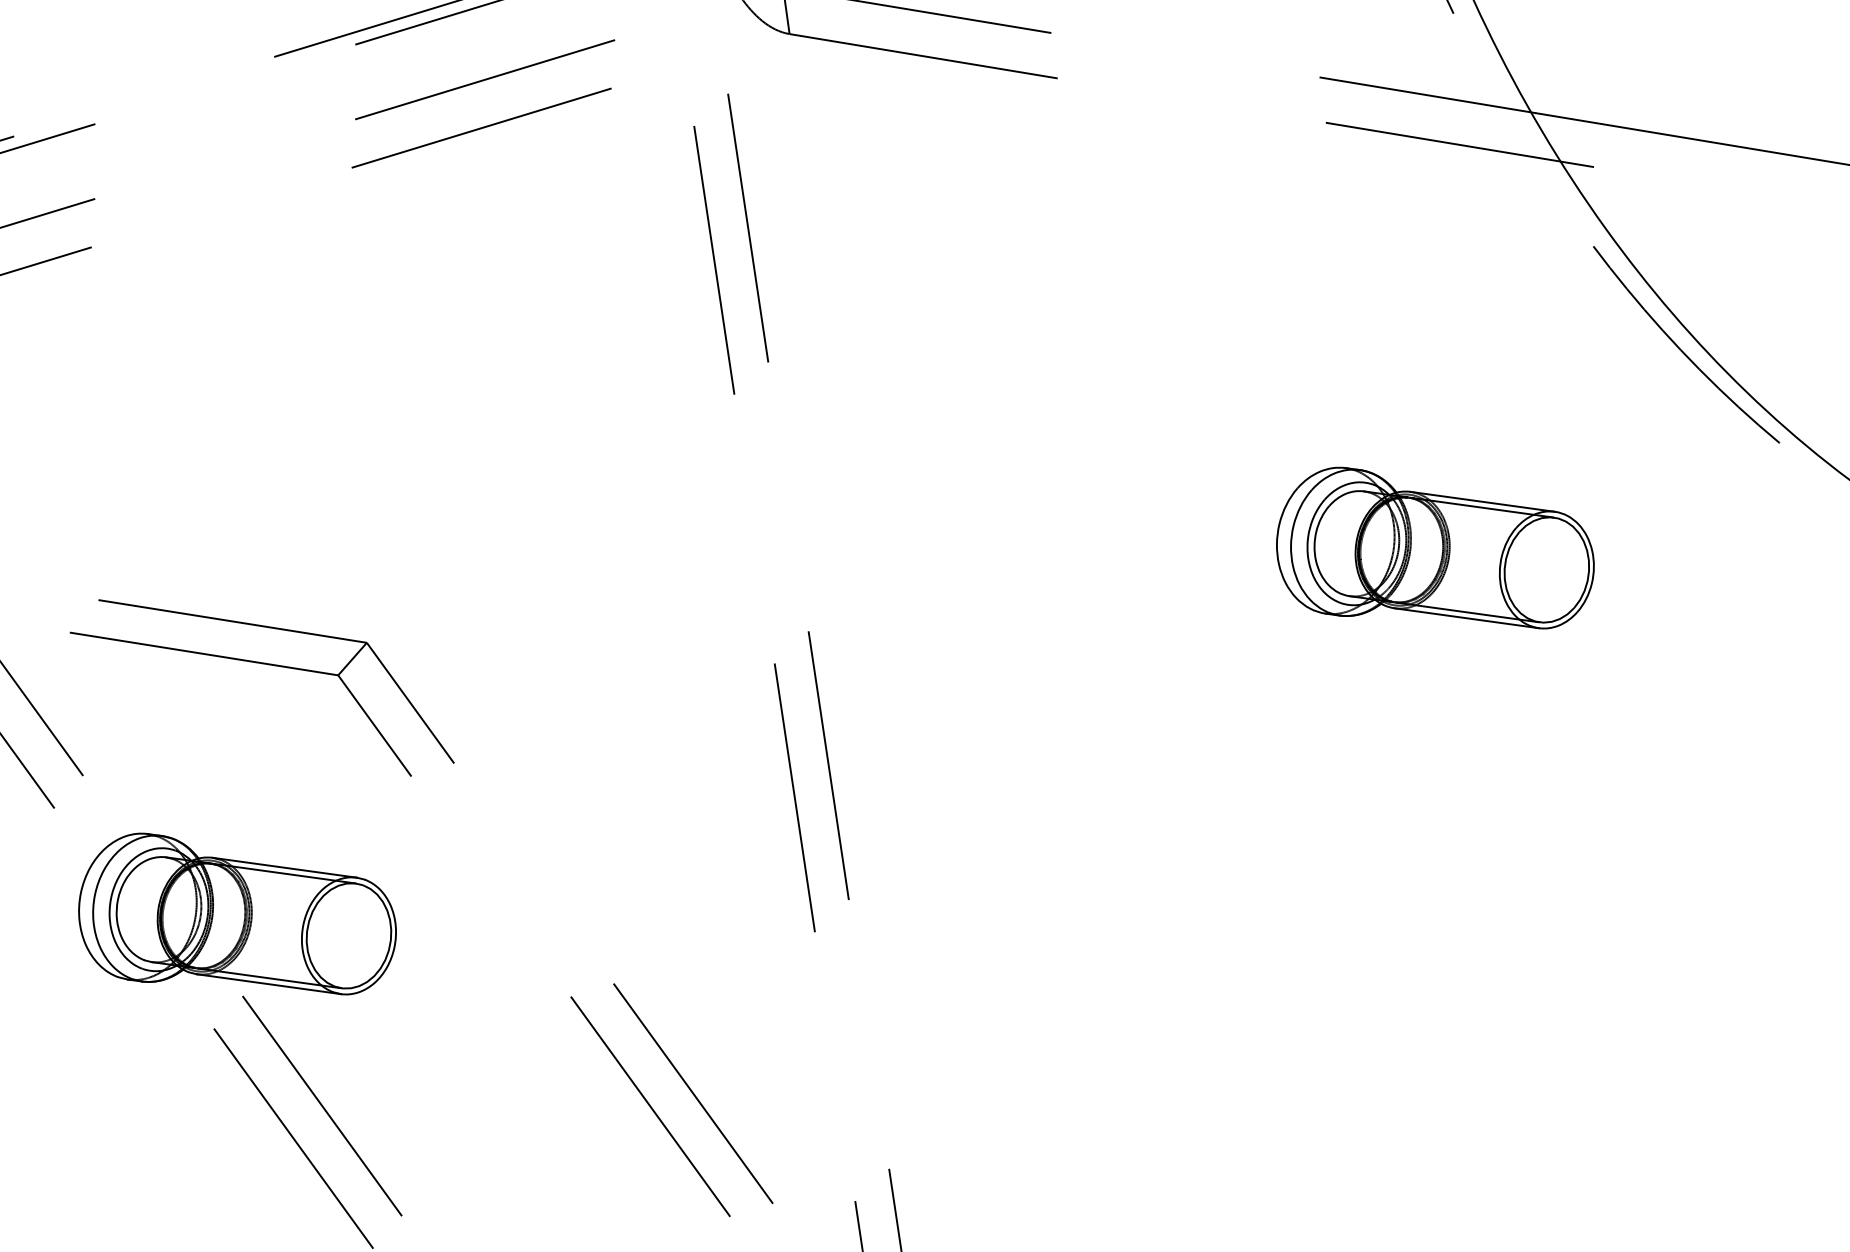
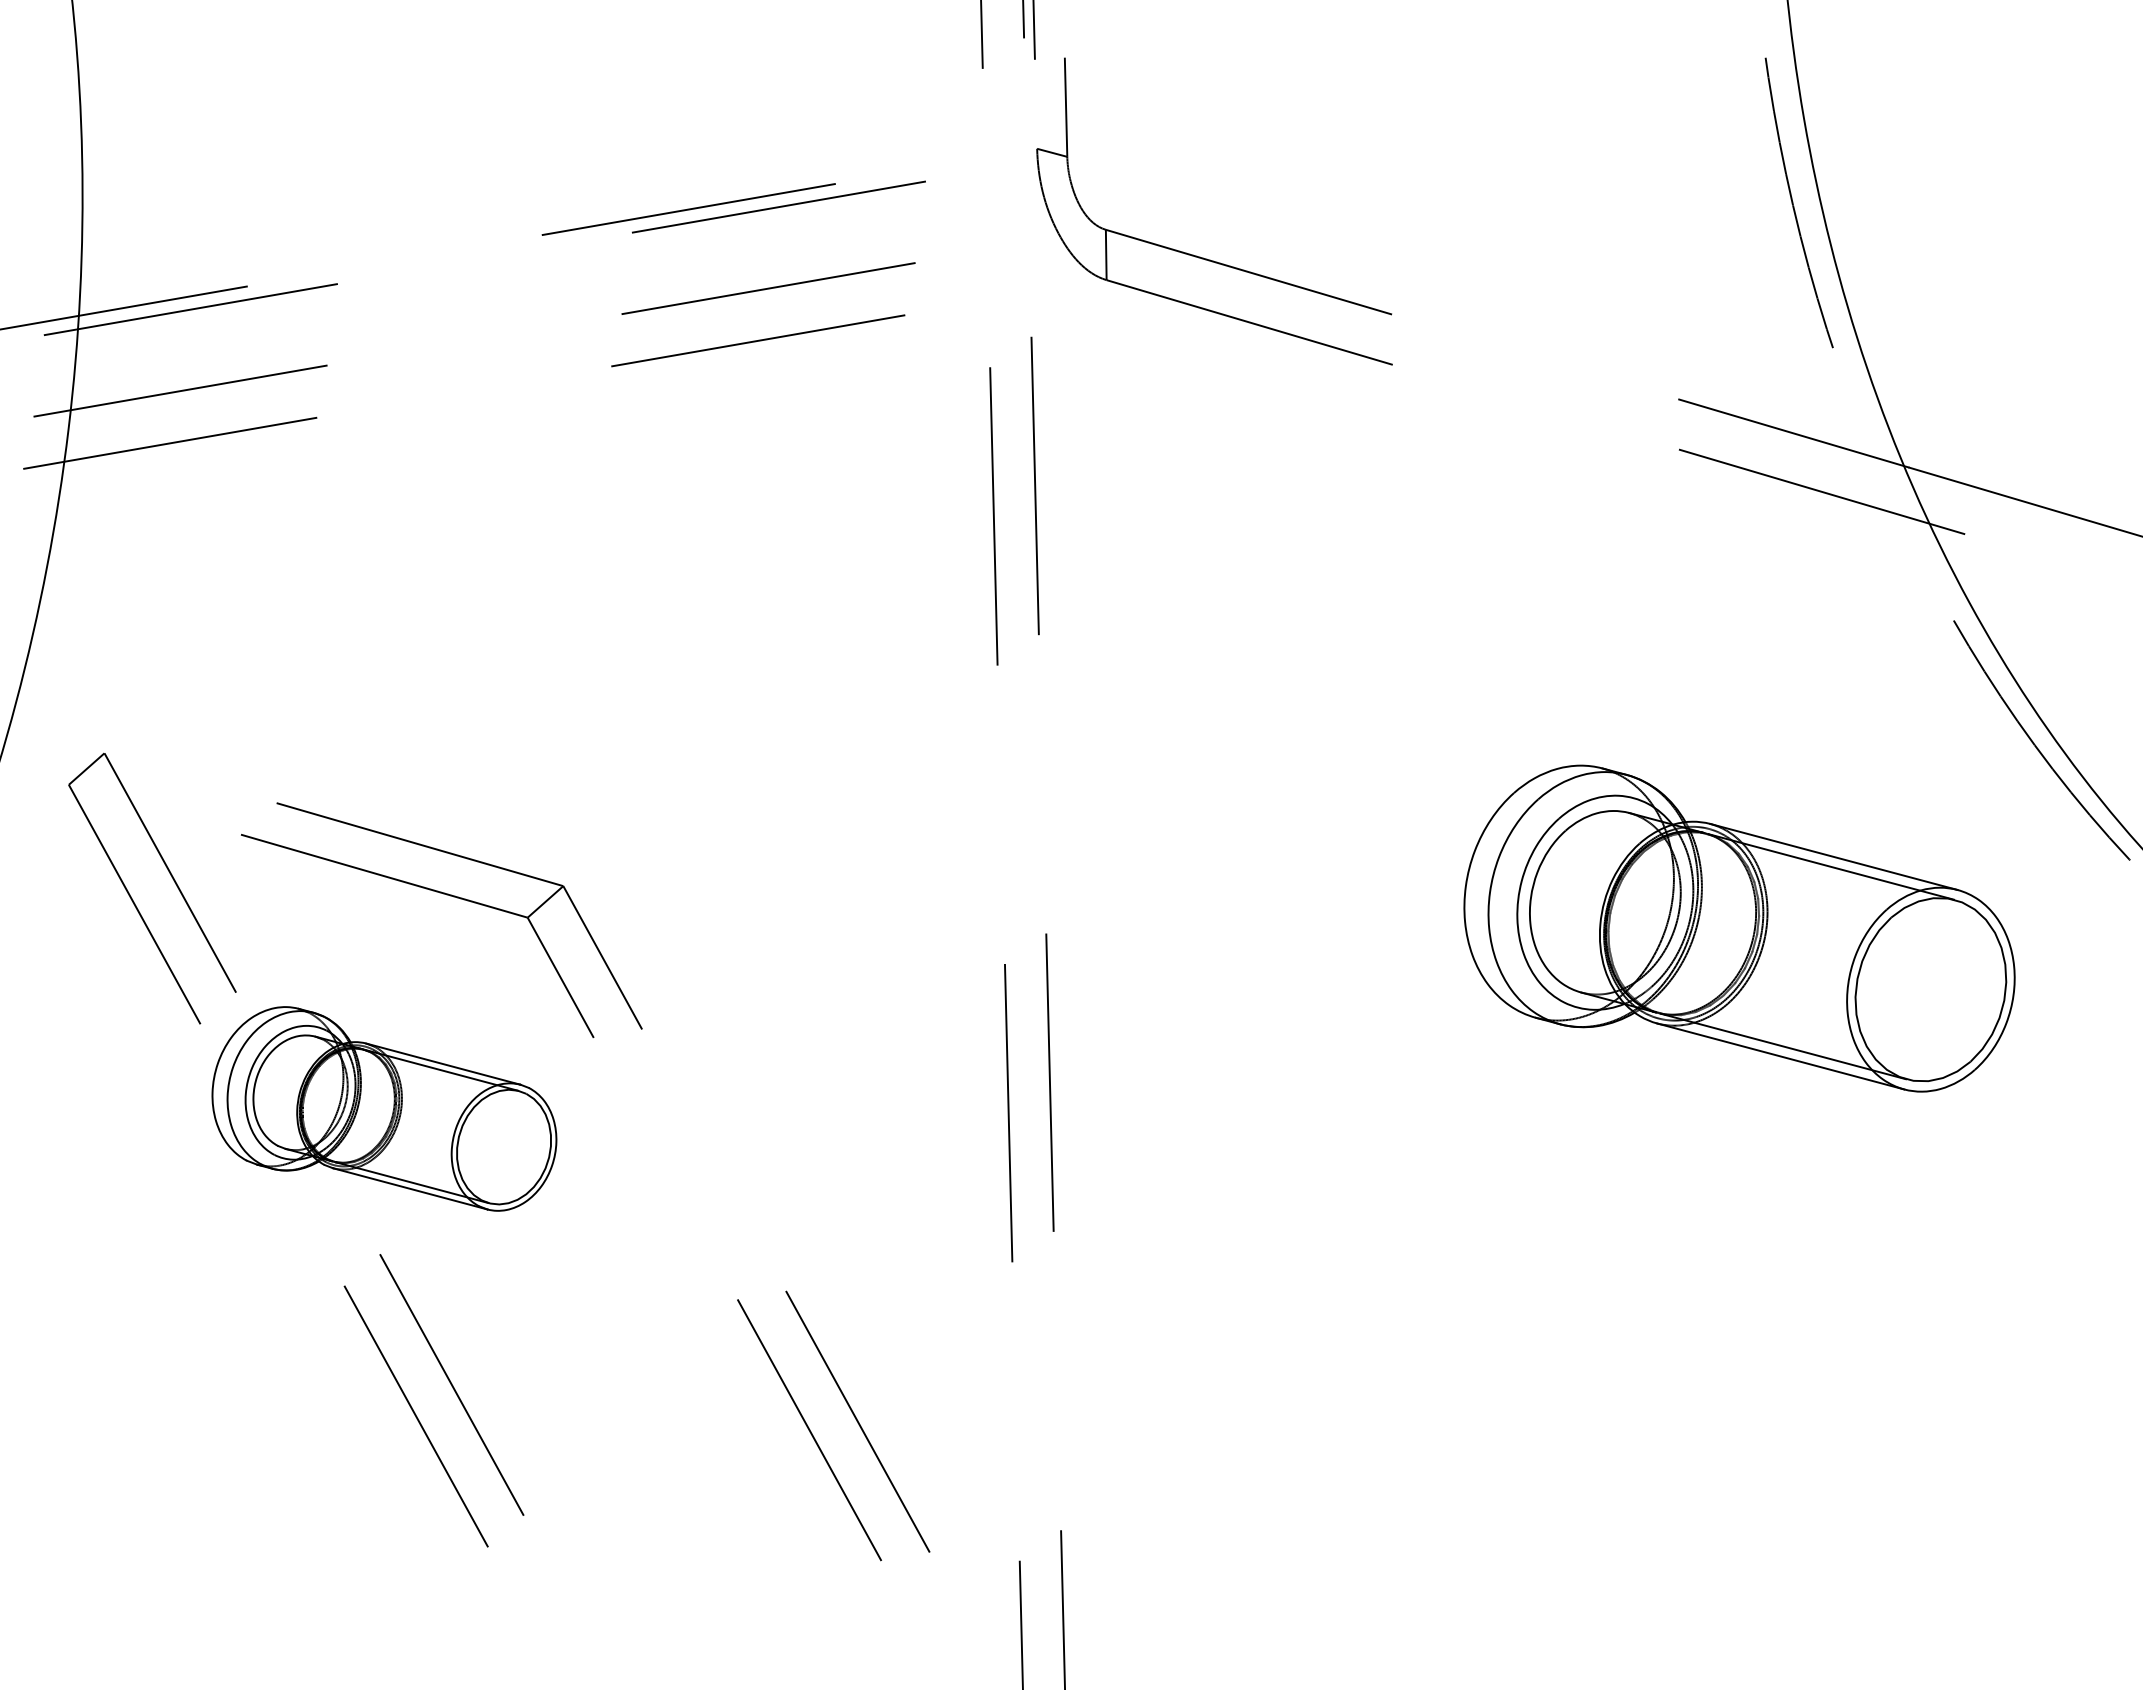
part: (1434, 548) -> (1739, 928), size x1.6
part: (236, 914) -> (384, 1108), moved

